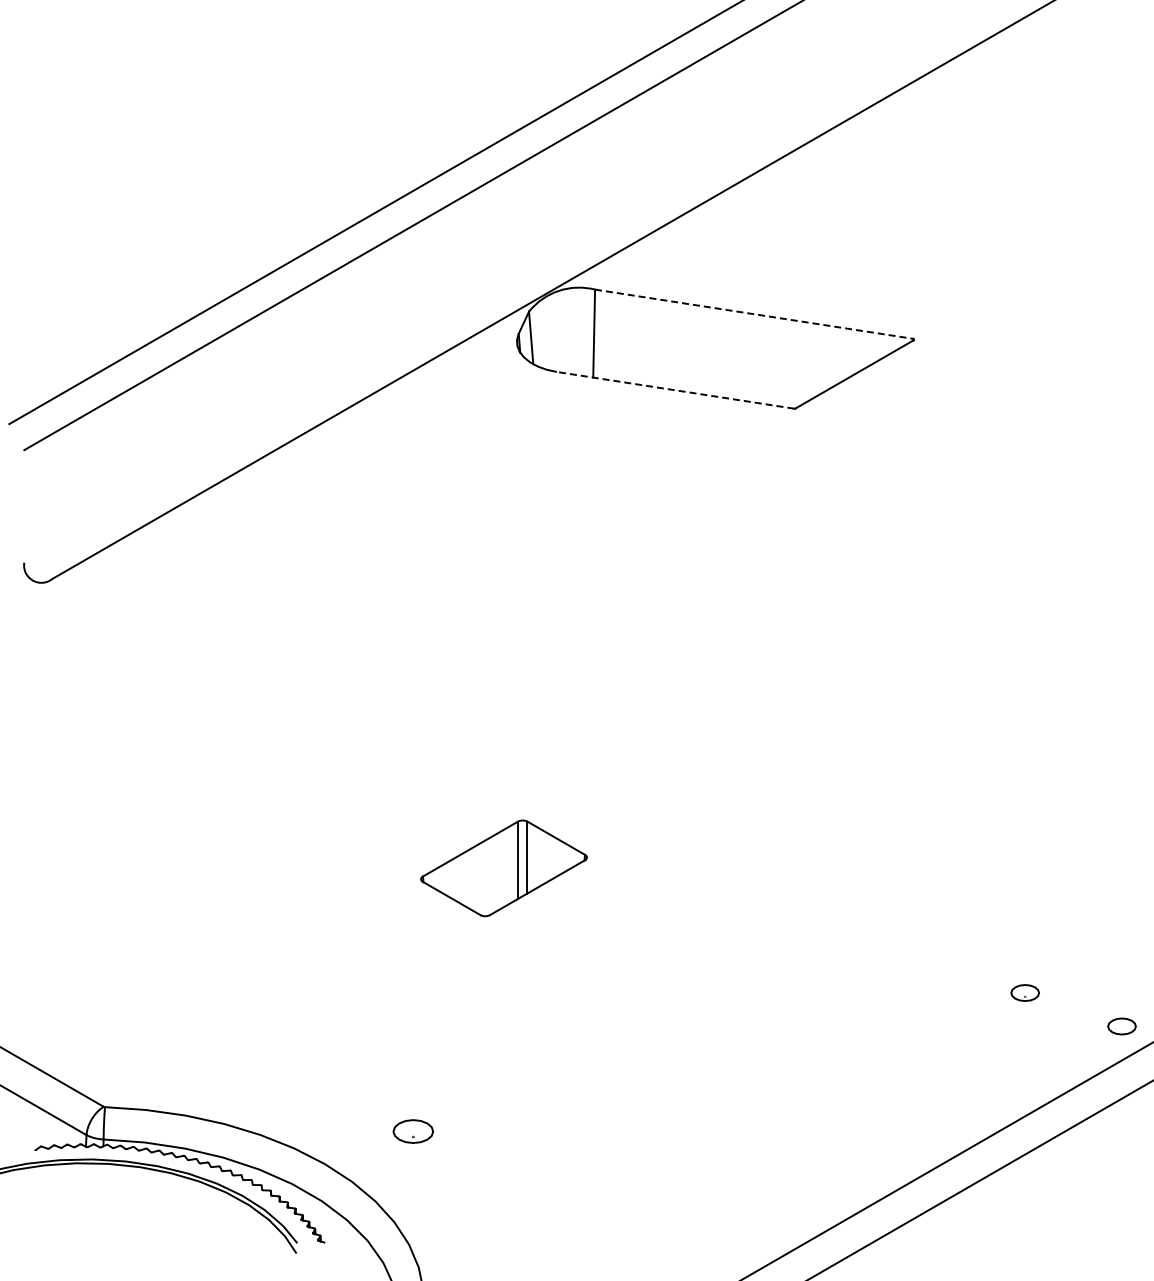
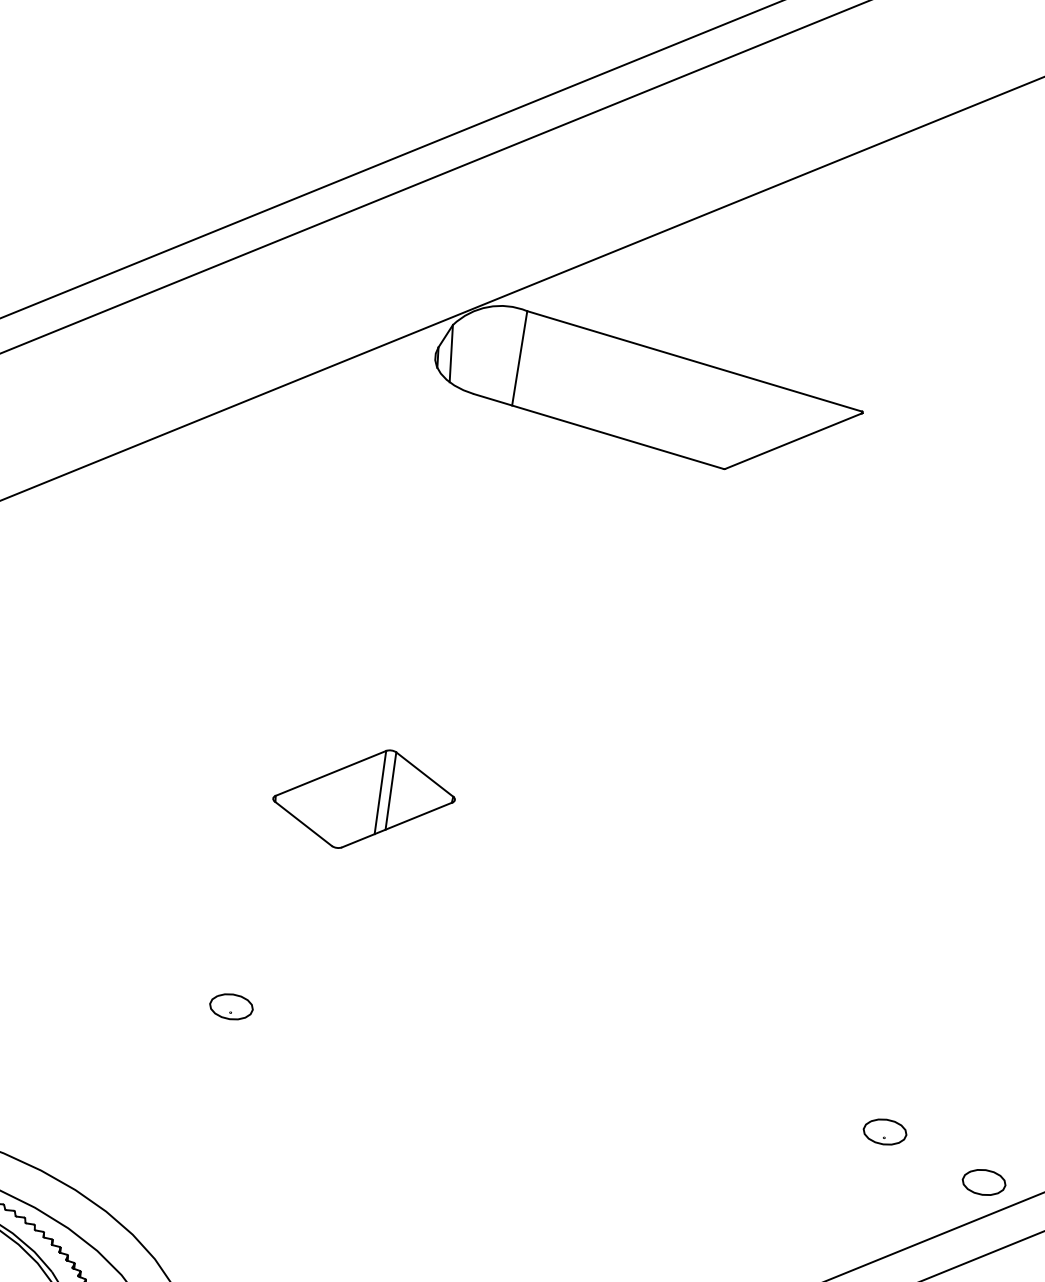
line: (754, 314) -> (695, 361), dashed -> solid
line: (675, 390) -> (598, 431), dashed -> solid
part: (503, 868) -> (363, 799), moved
part: (1024, 992) -> (884, 1131), size x1.43
part: (1121, 1026) -> (983, 1182), size x1.43
part: (413, 1131) -> (231, 1006), moved

